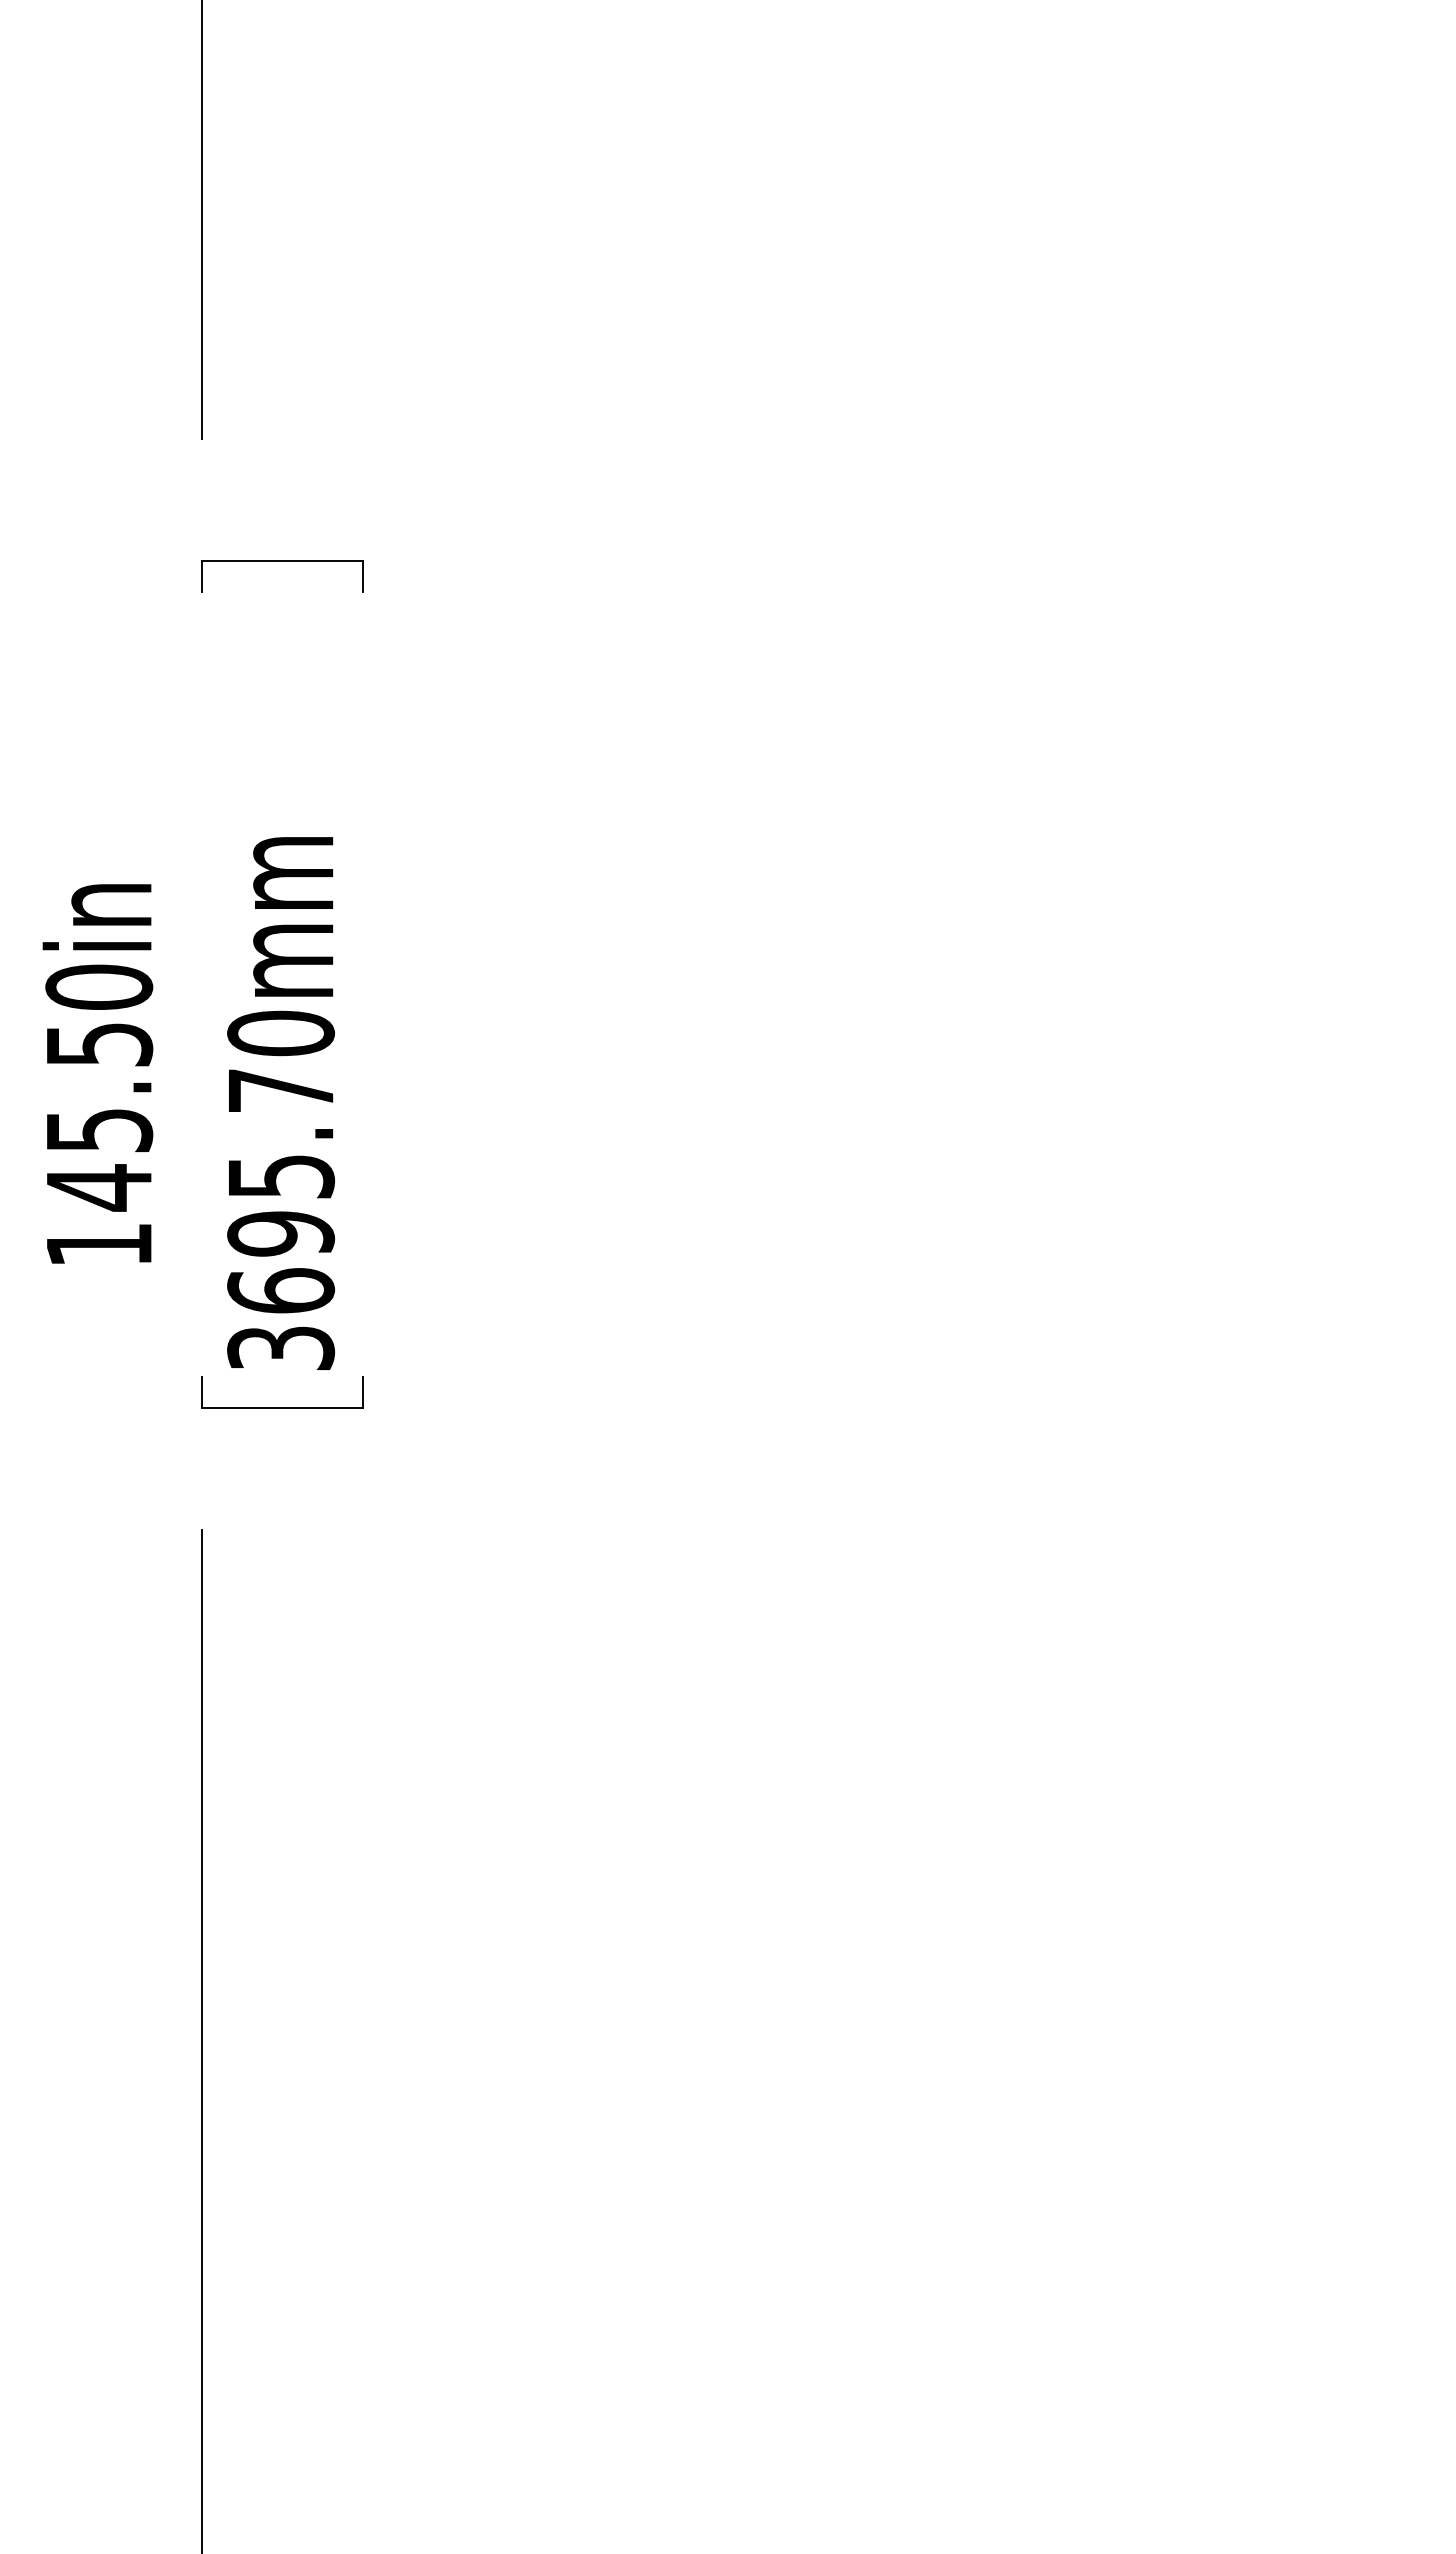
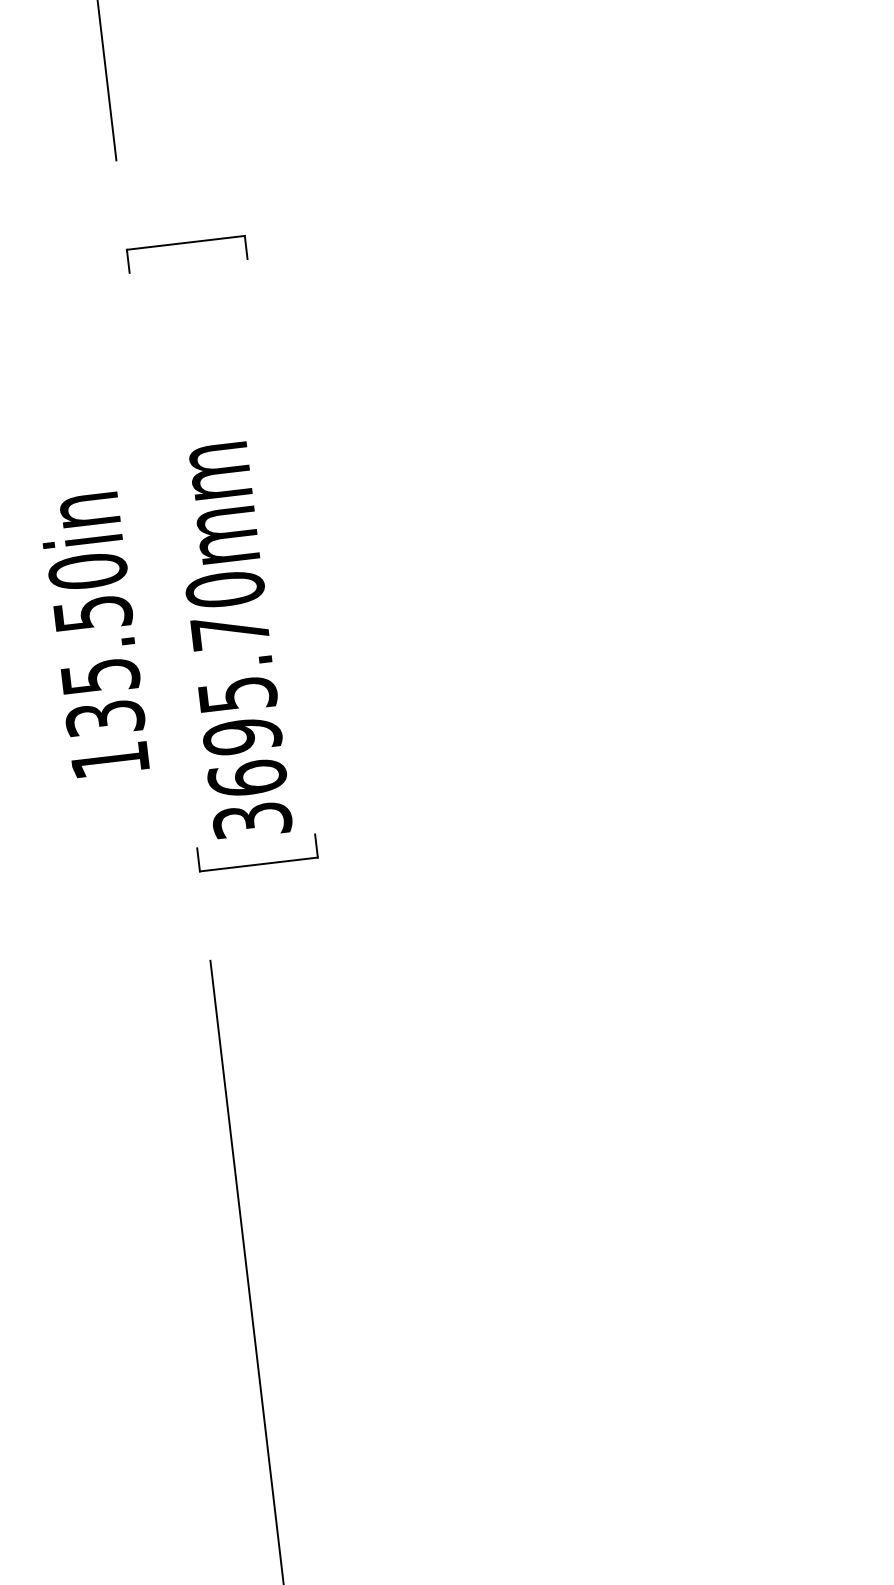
text: (99, 1187) -> (105, 718), 145.50in -> 135.50in

